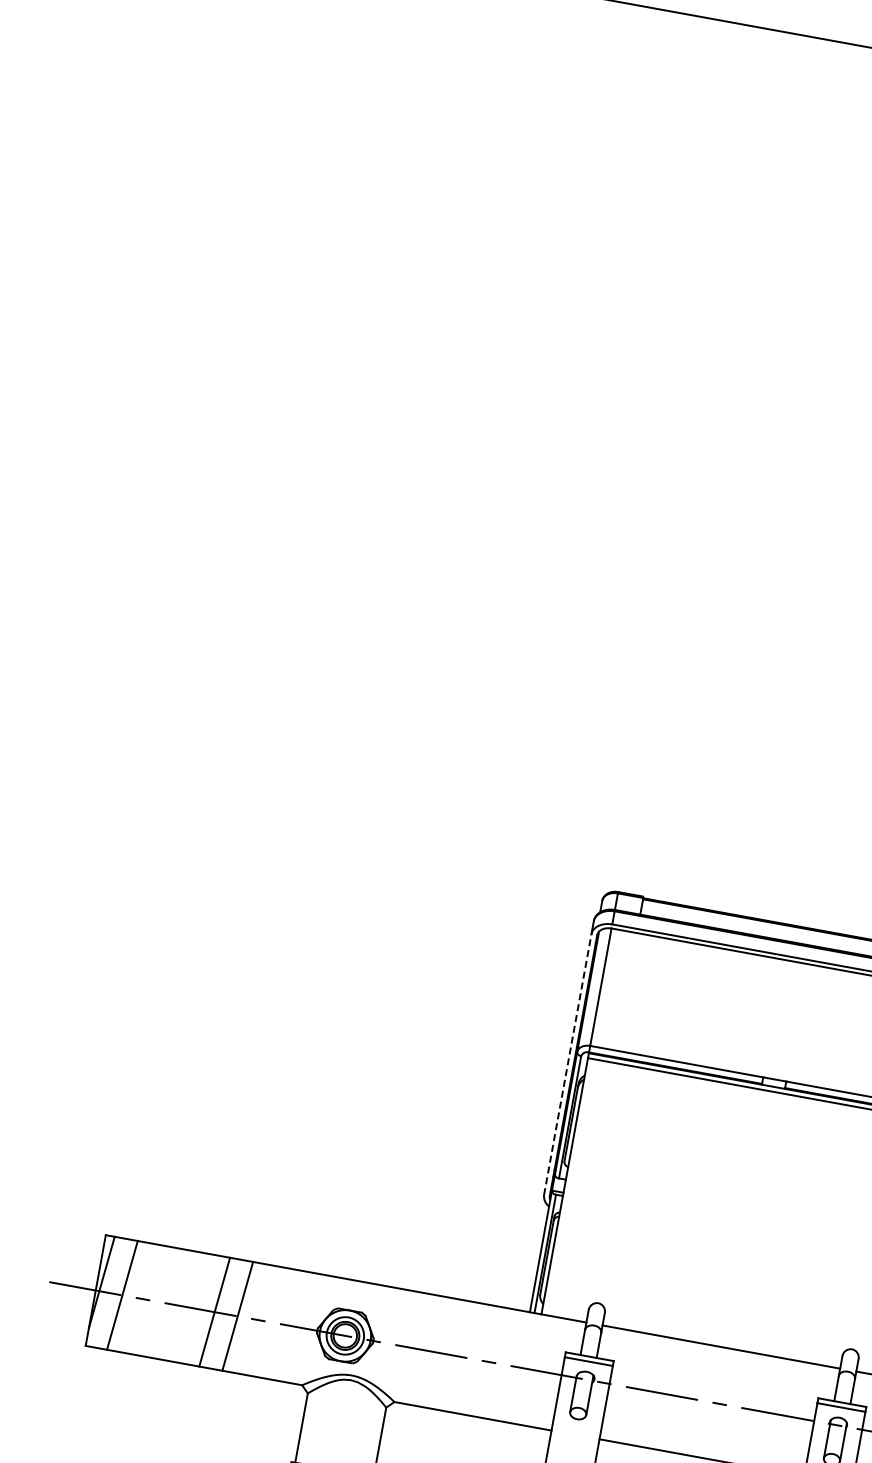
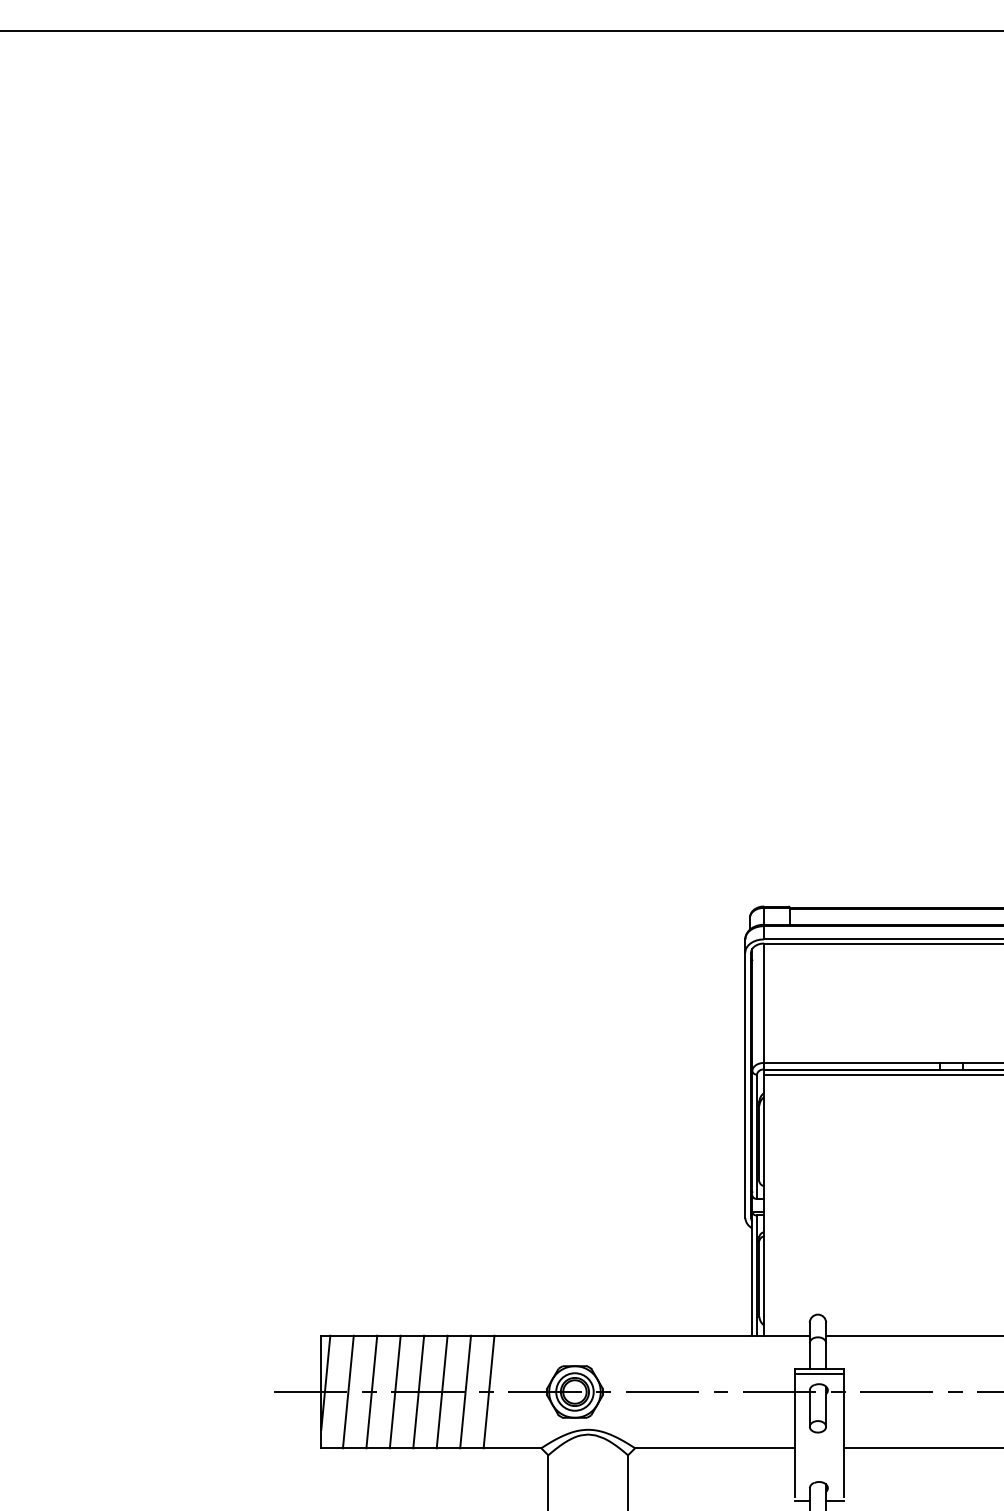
line: (567, 1064) -> (745, 1085), dashed -> solid
line: (145, 1299) -> (371, 1391), added
line: (167, 1303) -> (394, 1391), added
line: (191, 1307) -> (418, 1391), added
line: (260, 1319) -> (488, 1391), added

